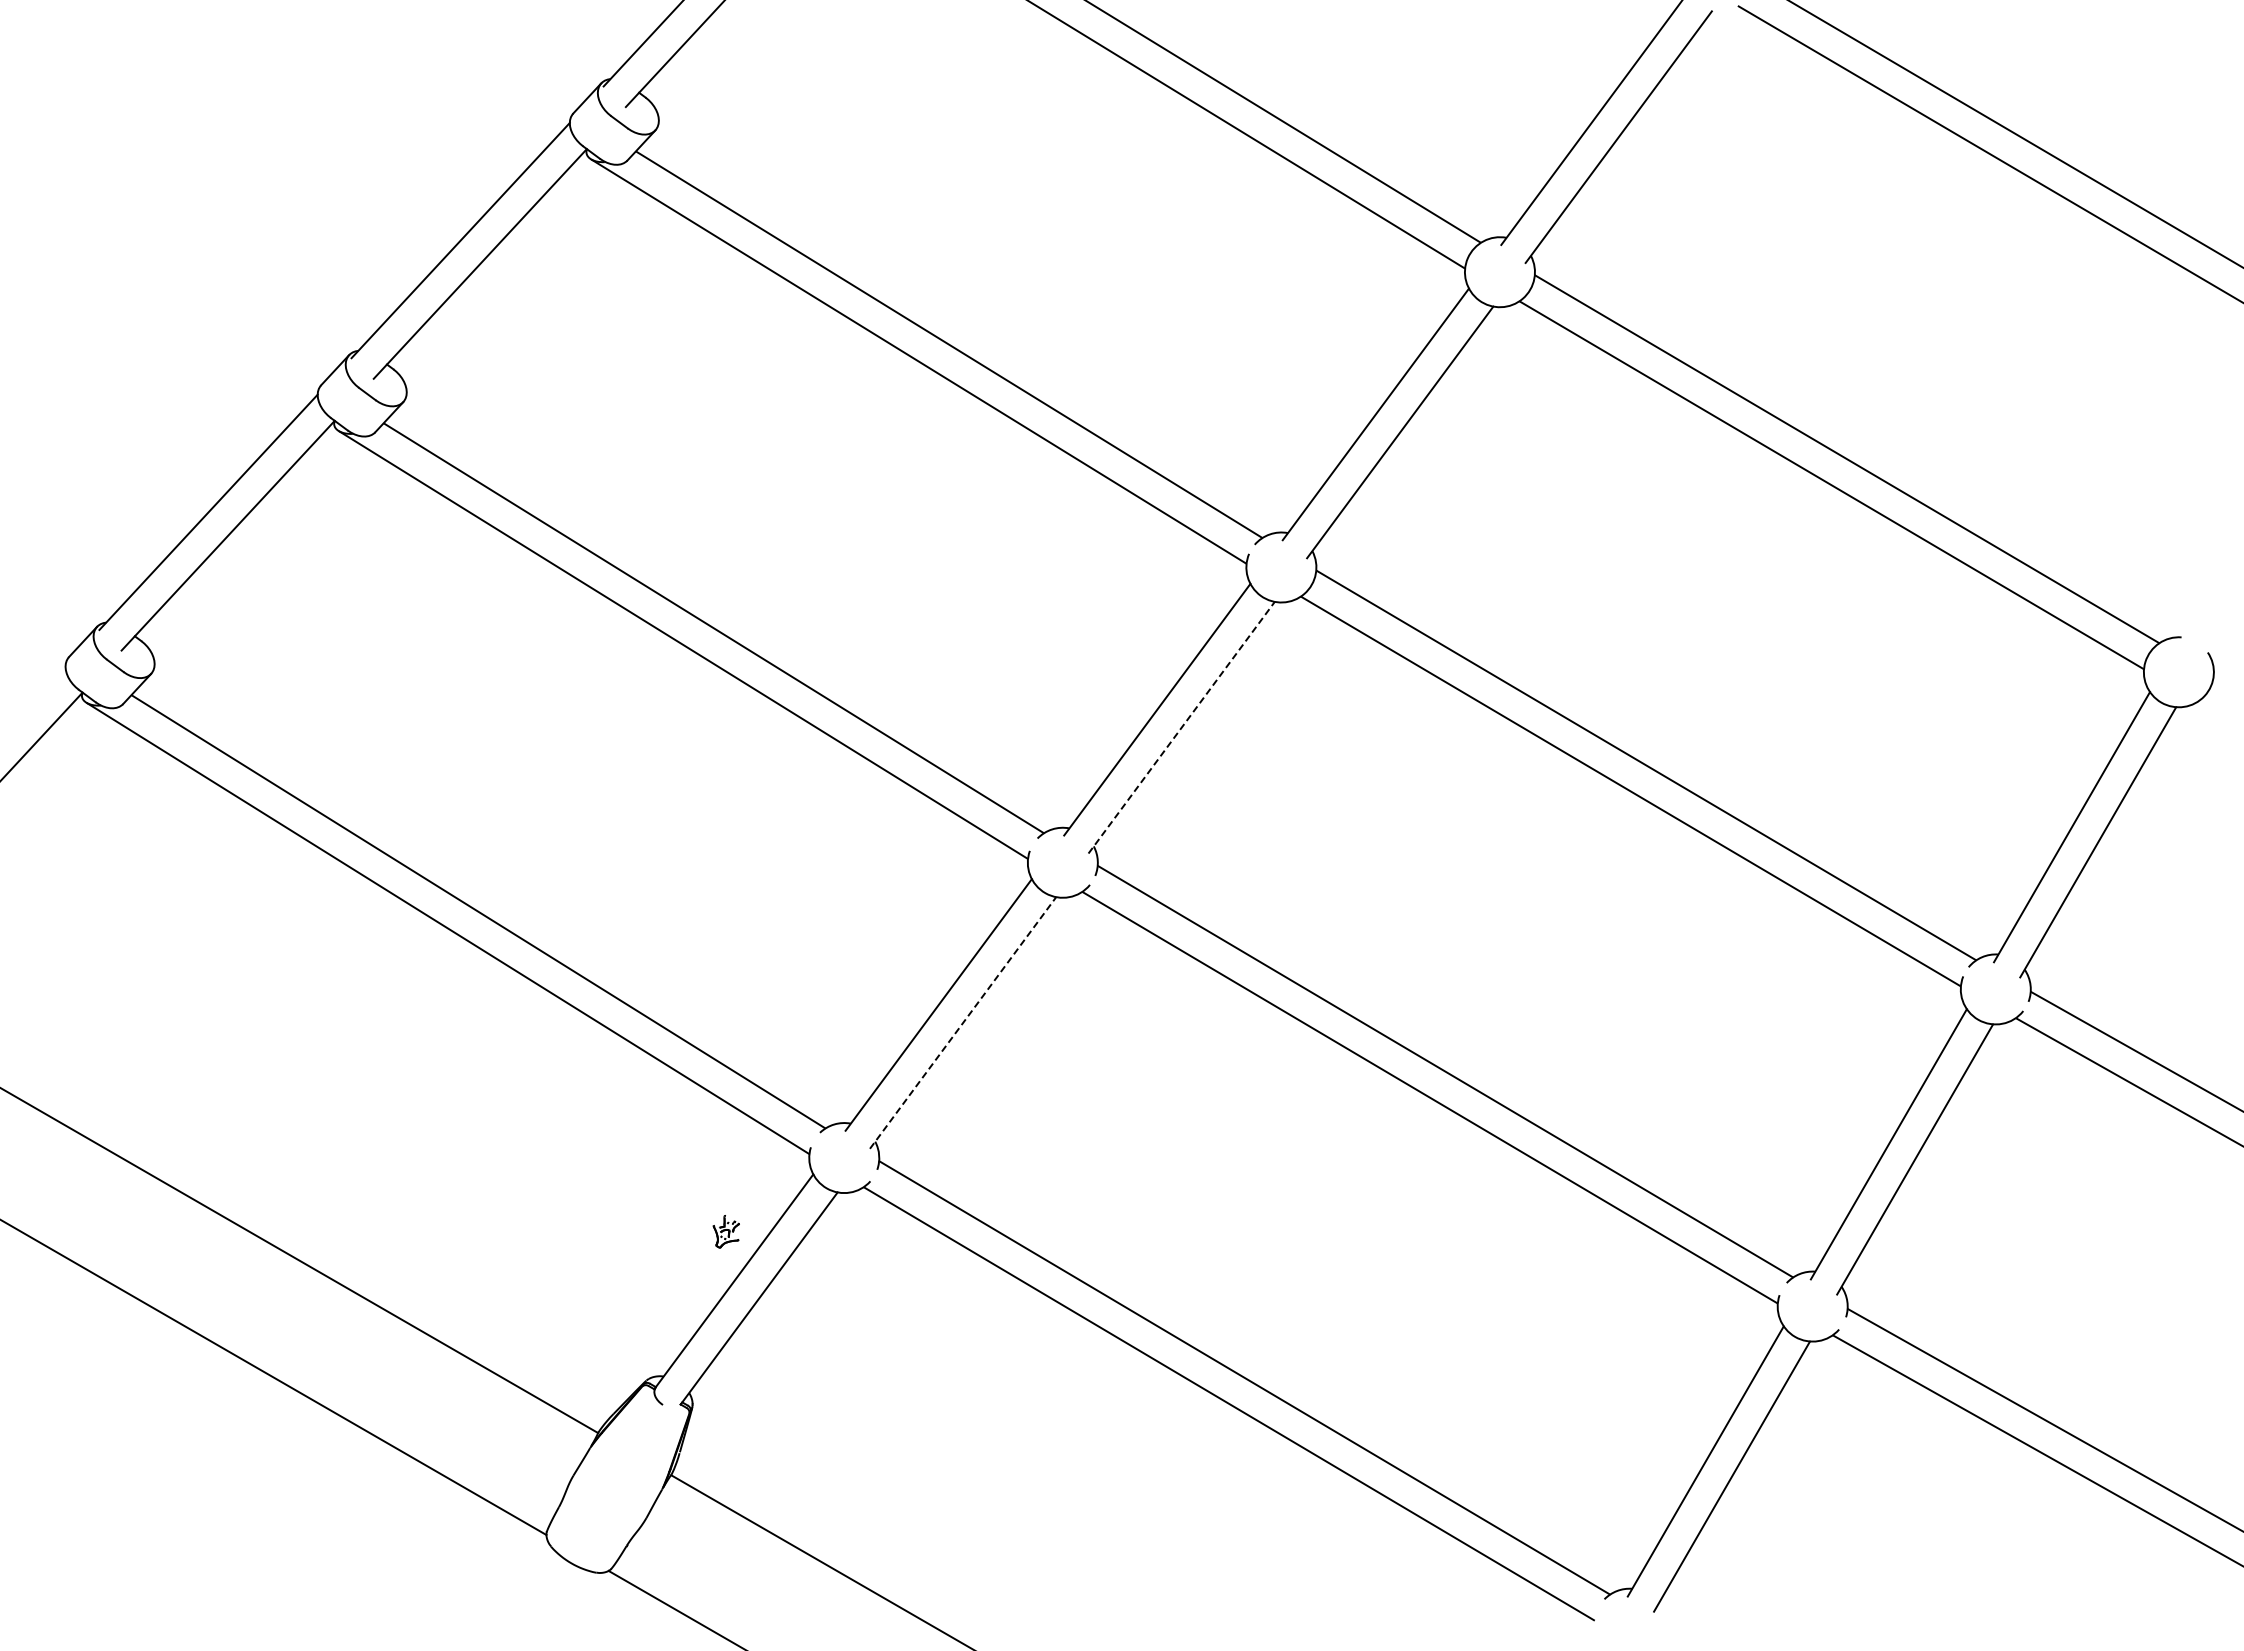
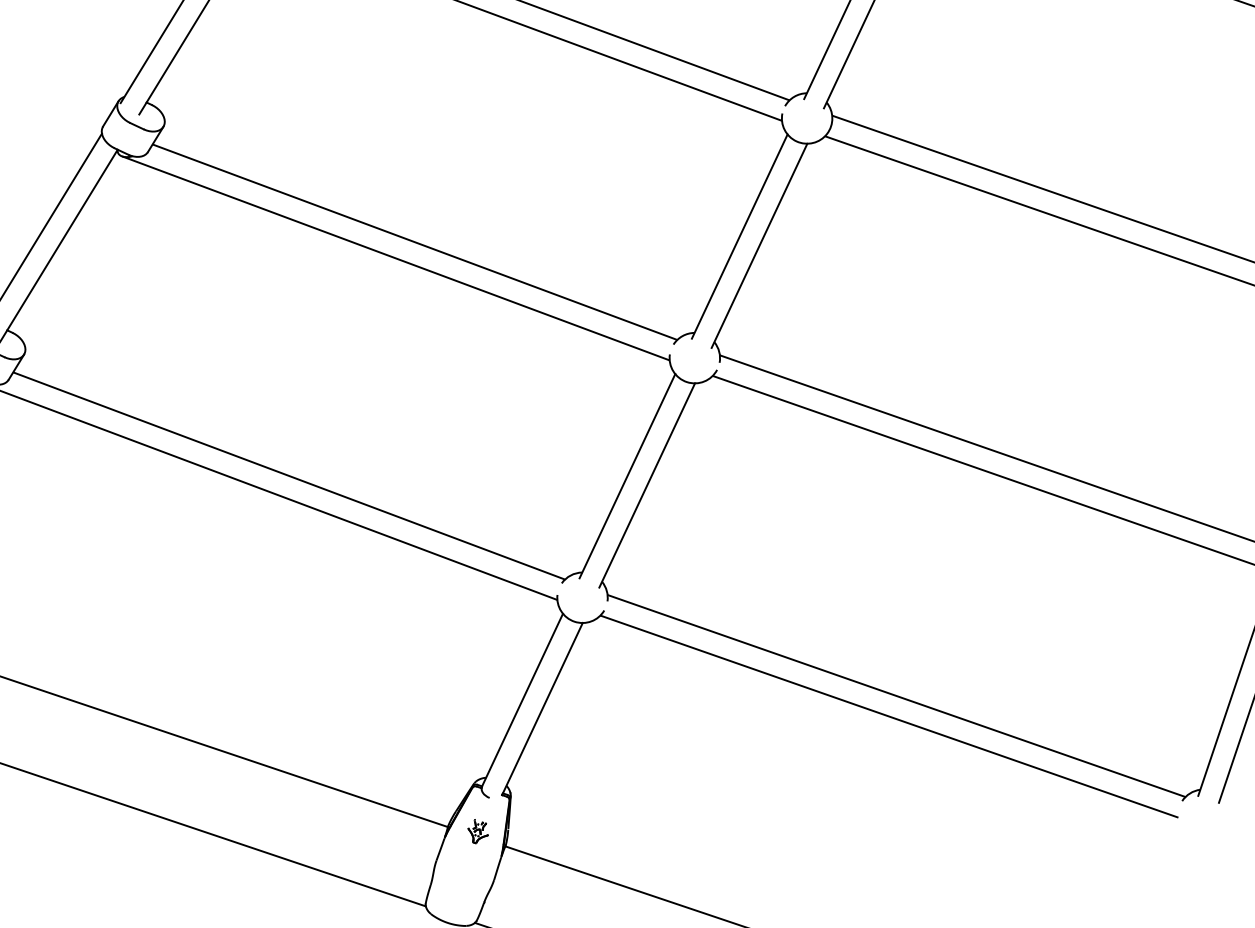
line: (1181, 727) -> (759, 245), dashed -> solid
line: (963, 1022) -> (647, 485), dashed -> solid
part: (725, 1231) -> (477, 830), moved

